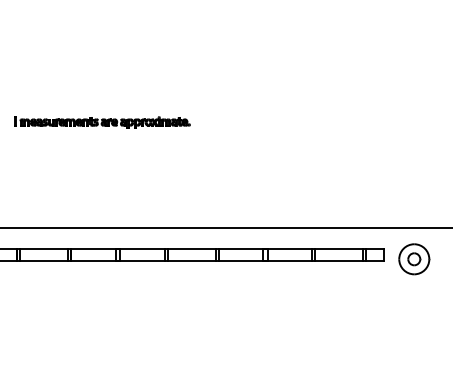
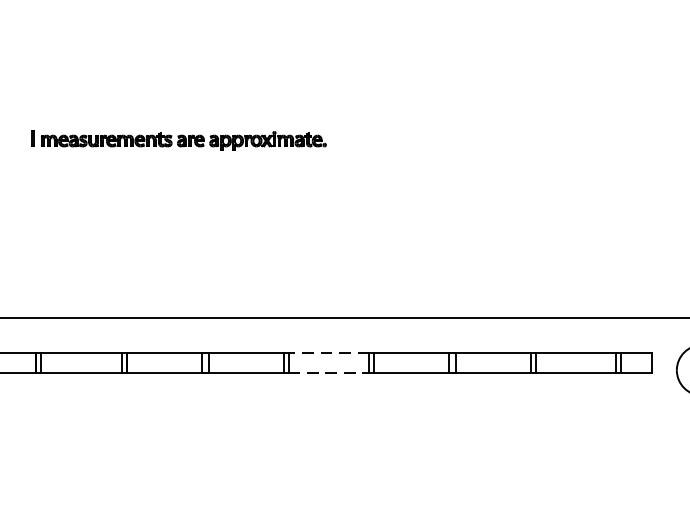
line: (191, 249) -> (328, 353), solid -> dashed
line: (192, 261) -> (330, 374), solid -> dashed

